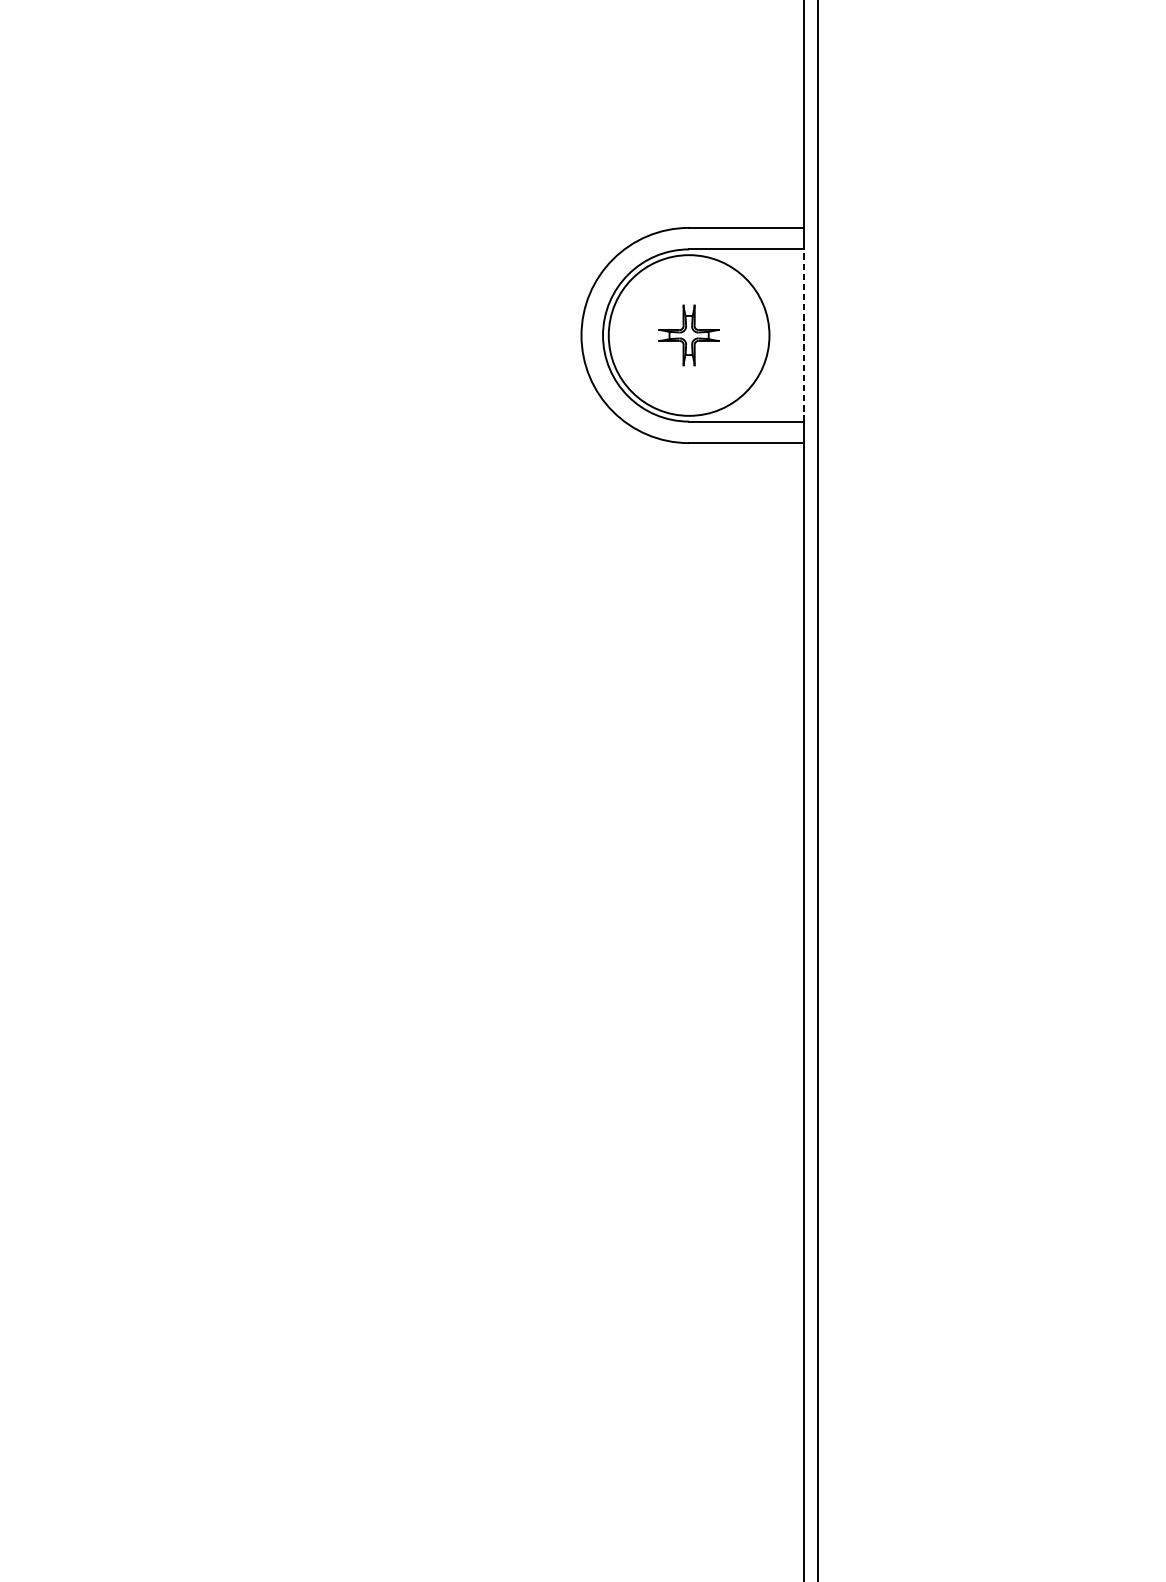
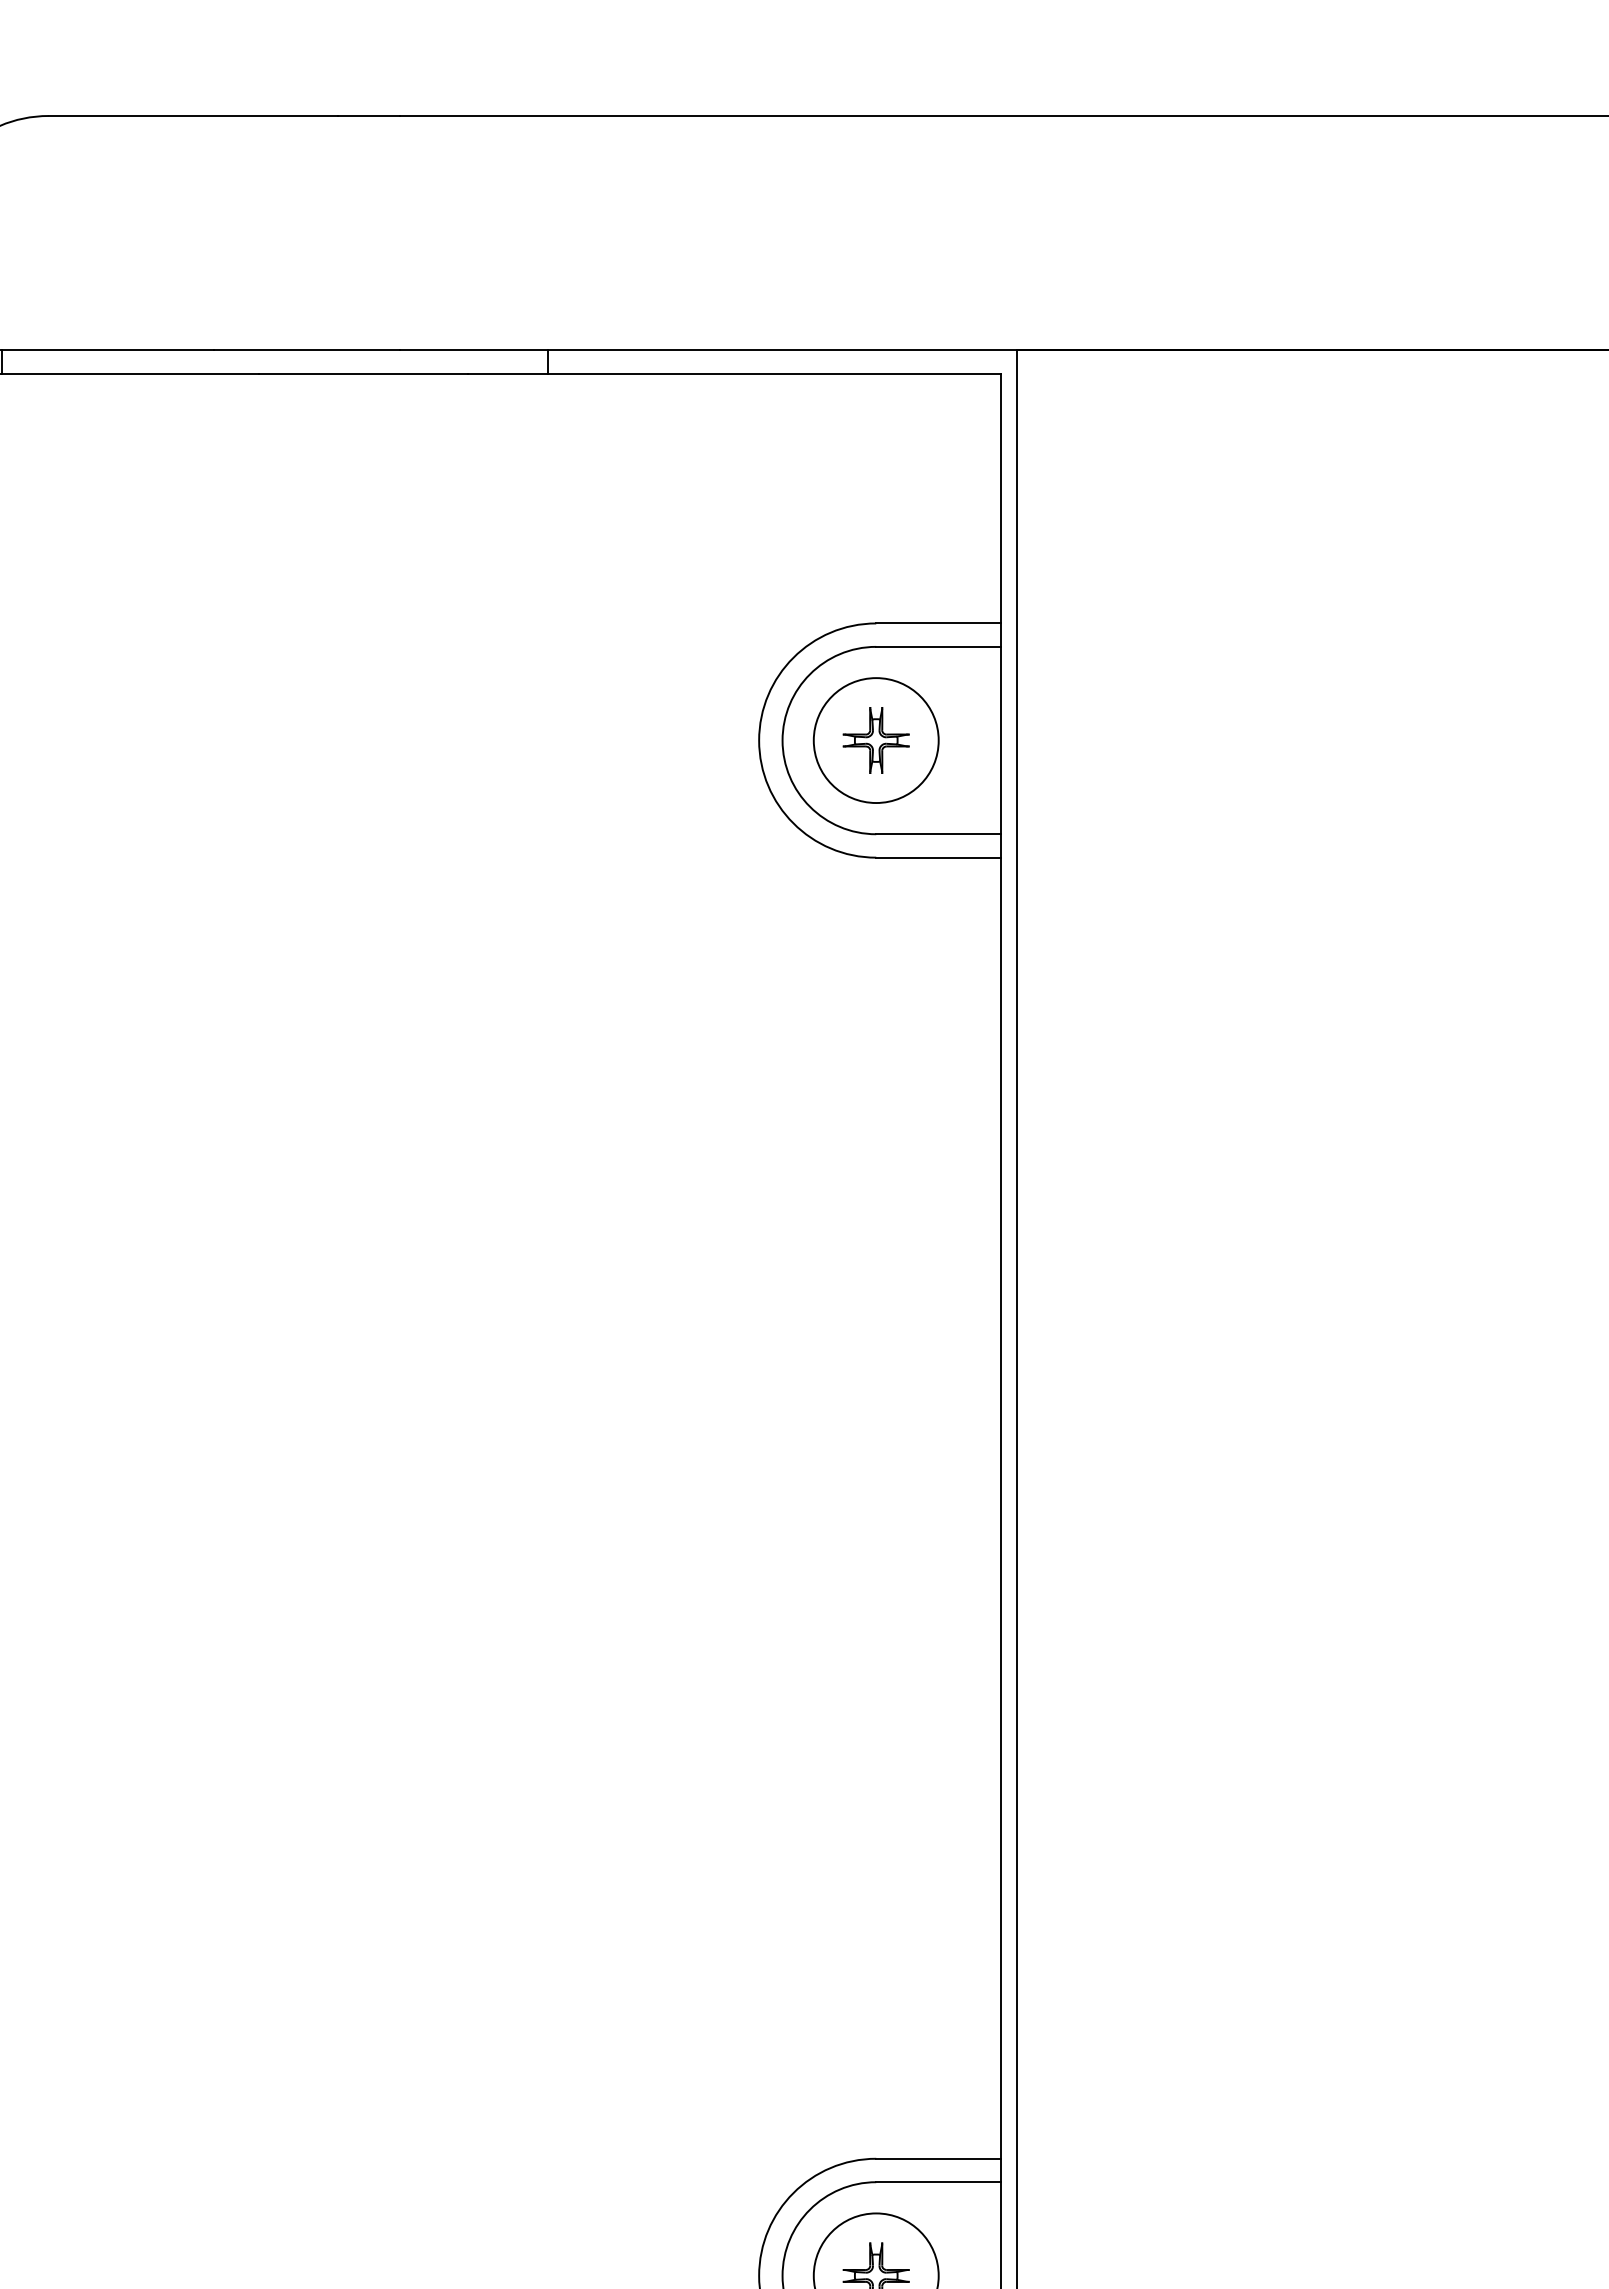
circle: (688, 335) -> (875, 740), size x0.71
line: (804, 335) -> (1001, 740), dashed -> solid

